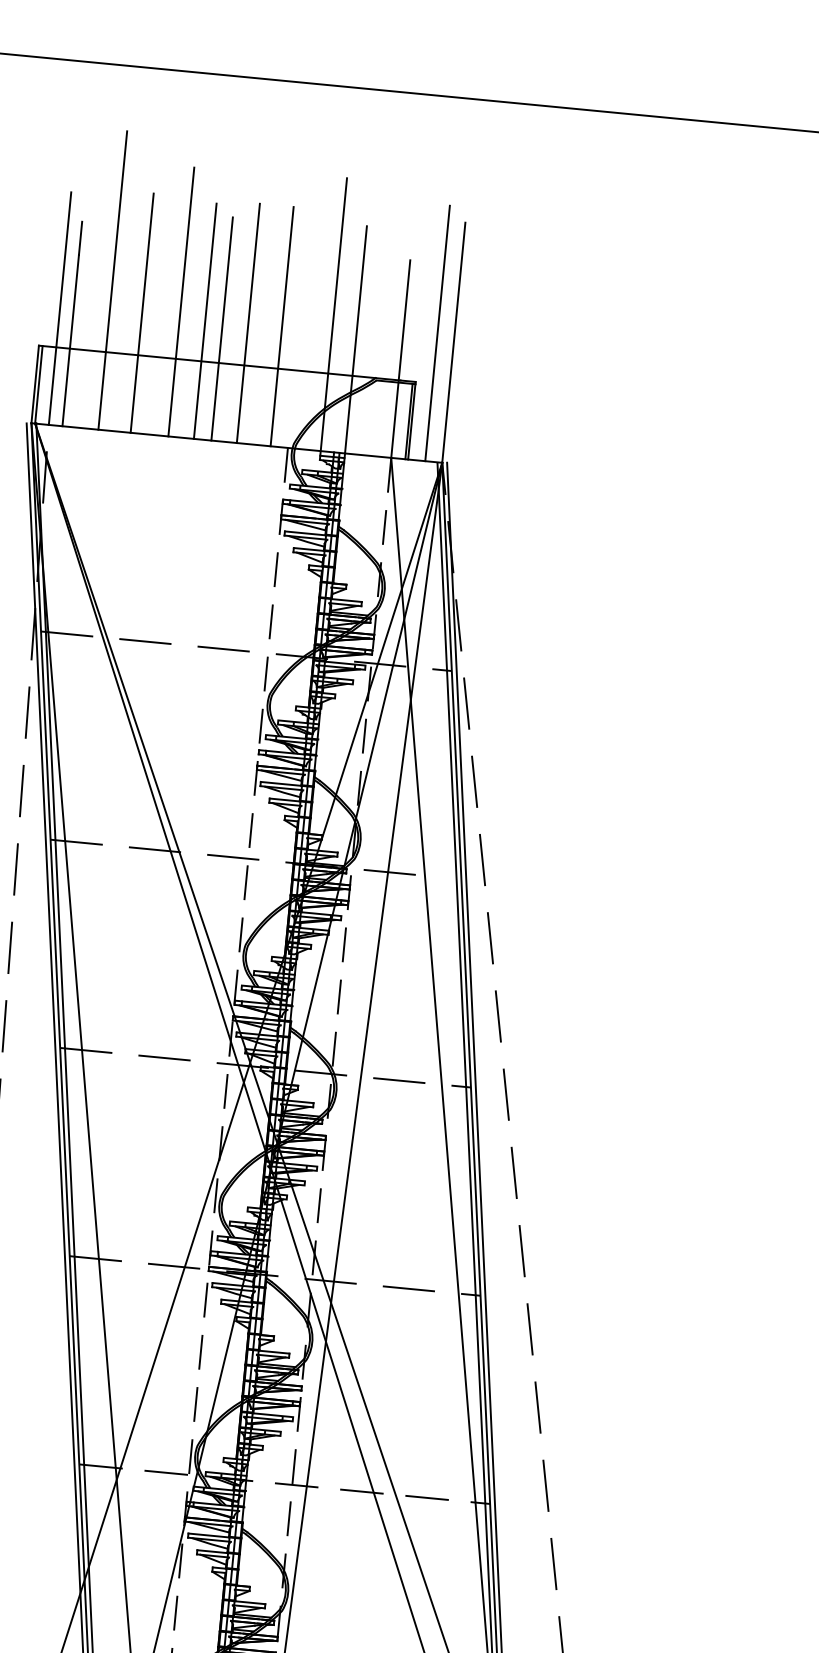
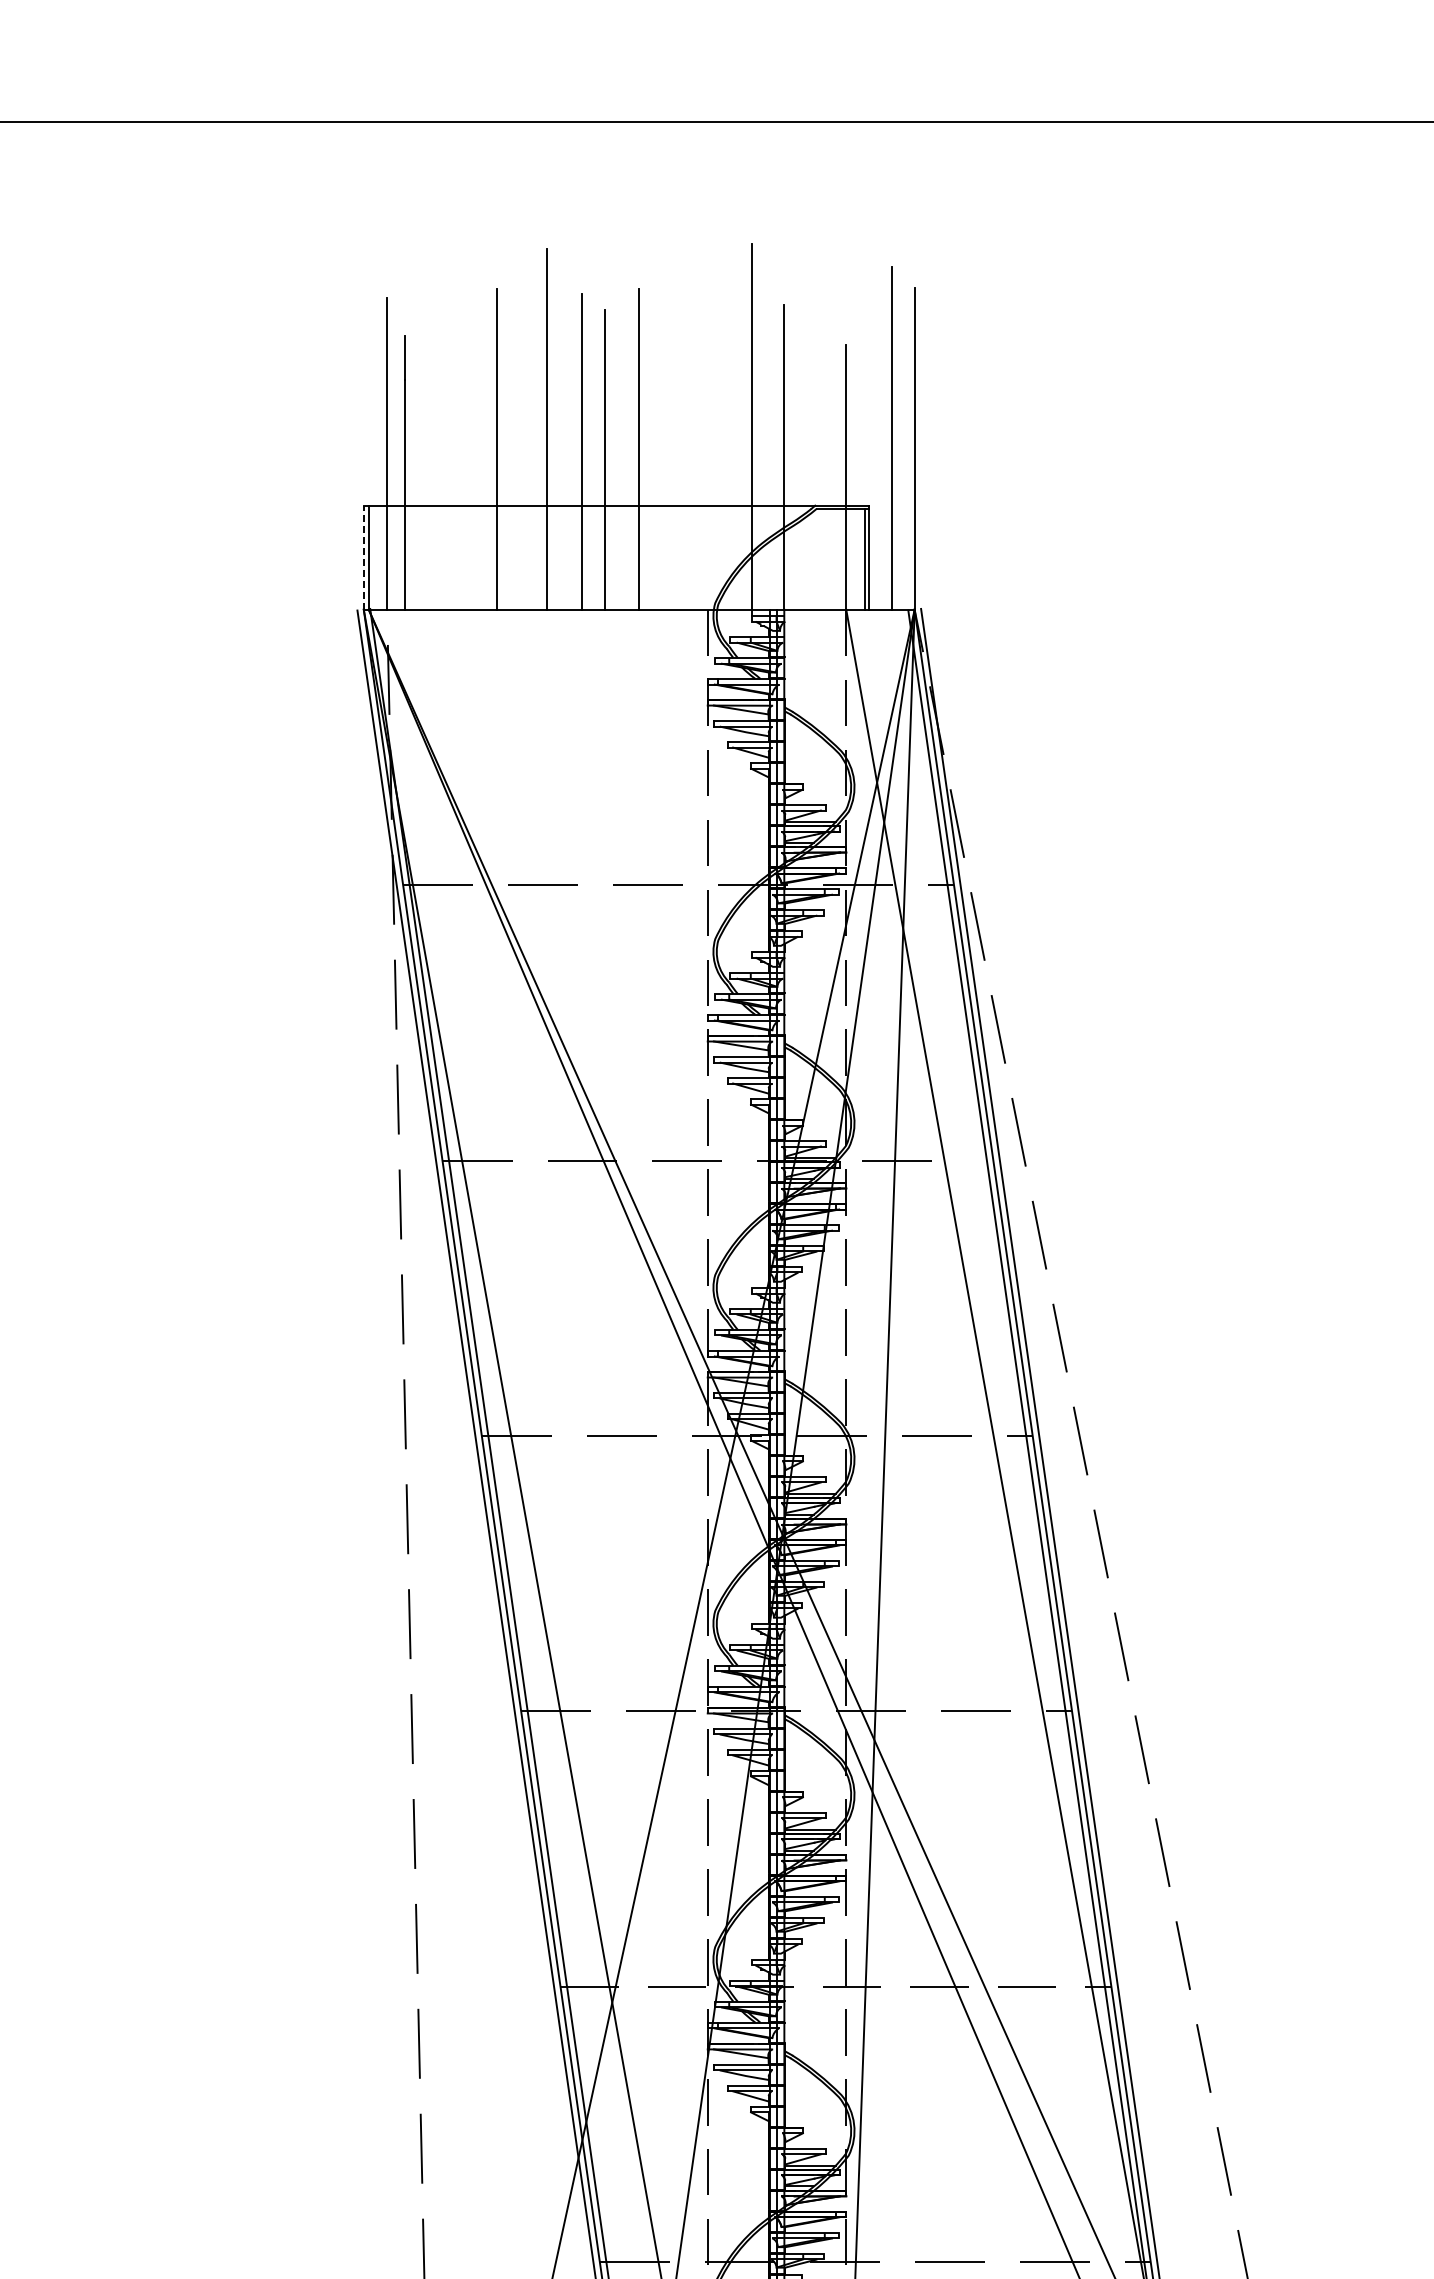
line: (112, 280) -> (453, 409), removed
line: (282, 326) -> (684, 448), removed
line: (34, 384) -> (363, 557), solid -> dashed

